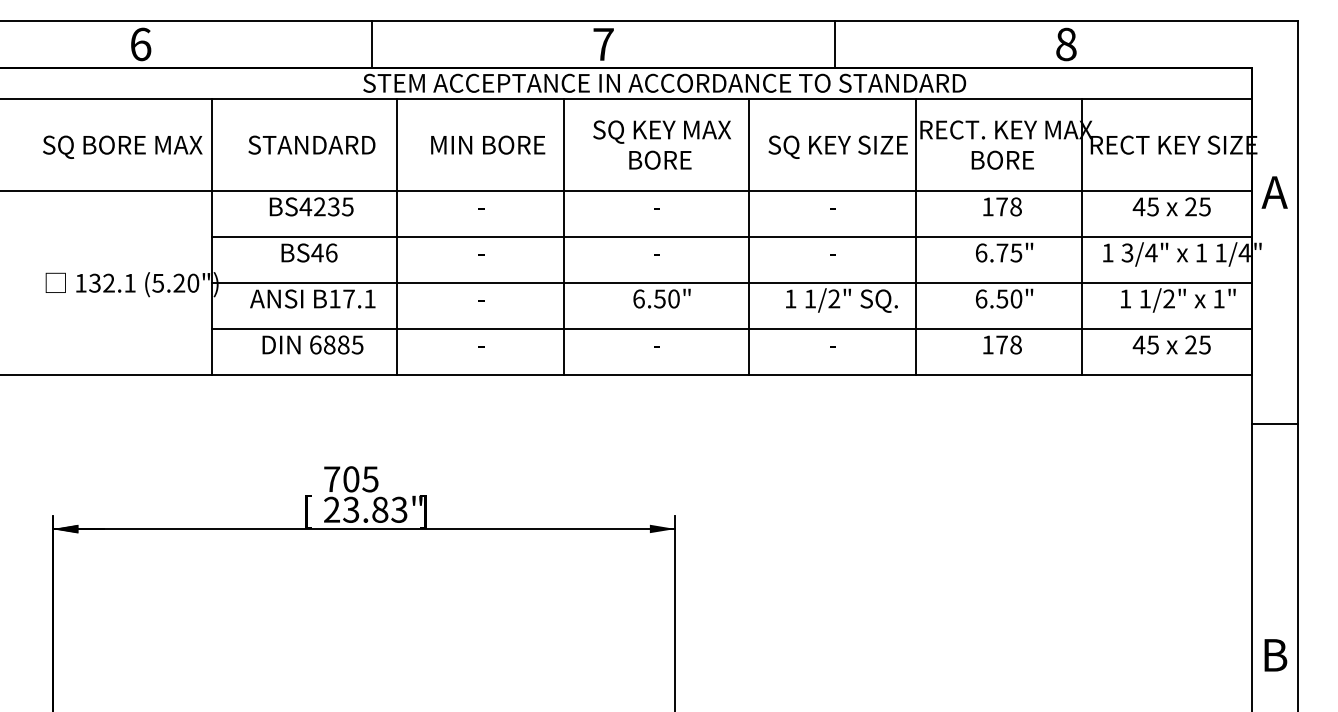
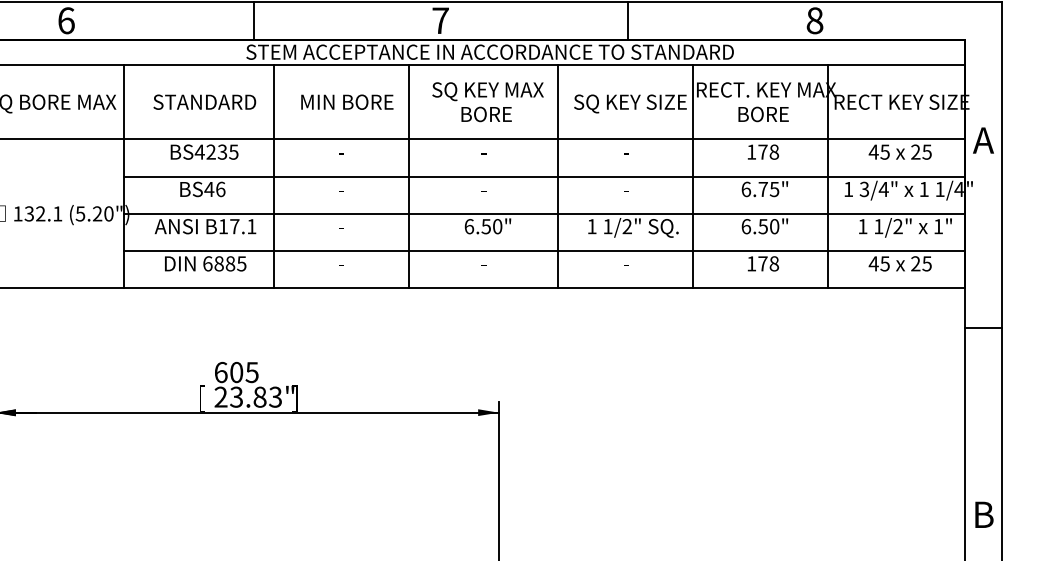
text: (332, 479) -> (221, 372), 705 -> 605

